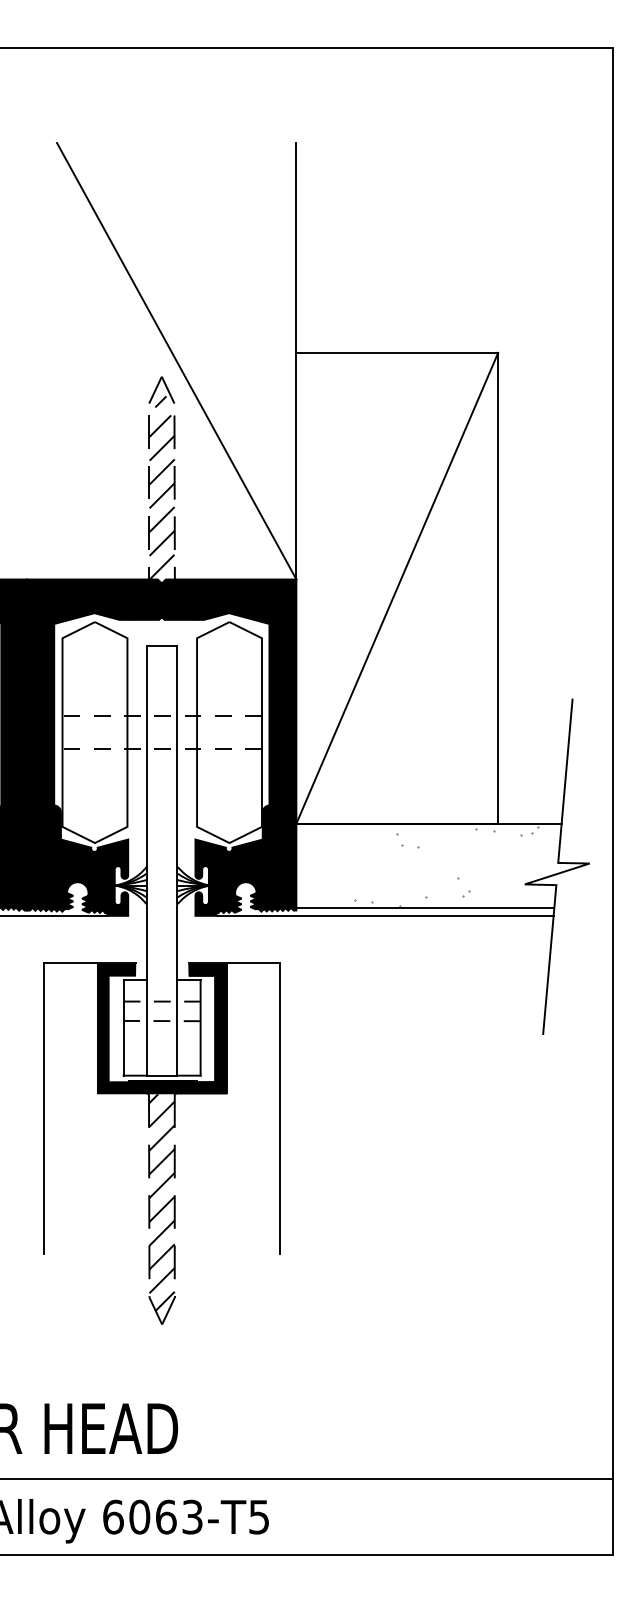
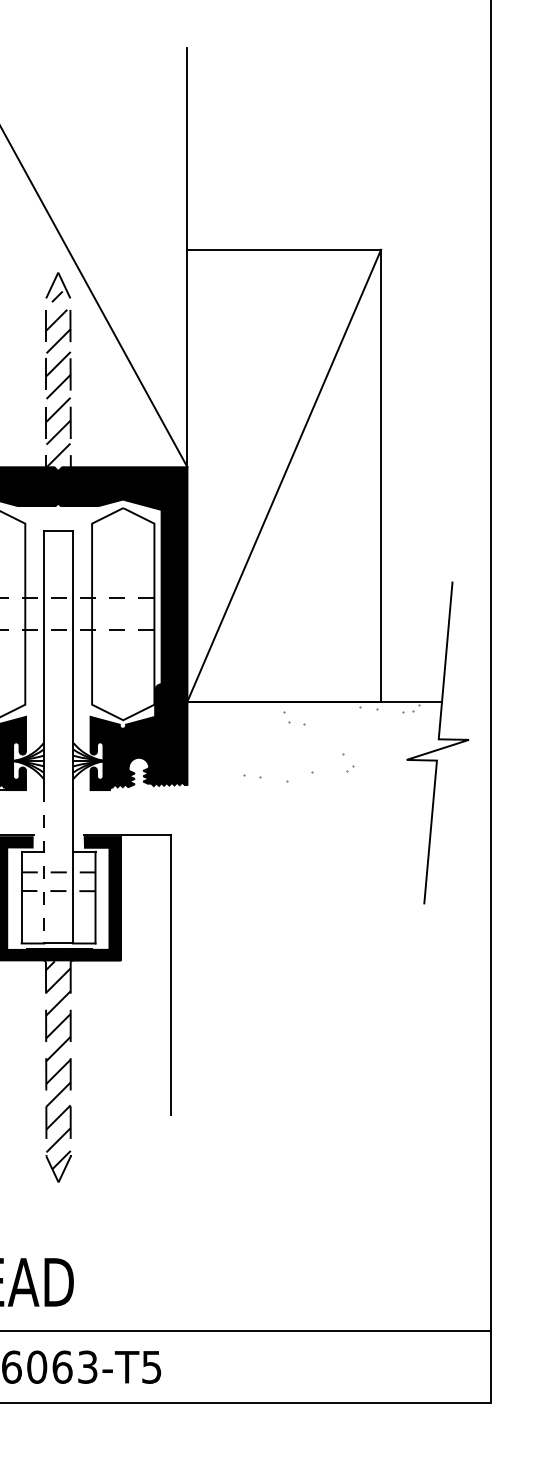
line: (425, 907) -> (311, 782), removed
line: (384, 915) -> (272, 789), removed
line: (147, 995) -> (44, 866), solid -> dashed

